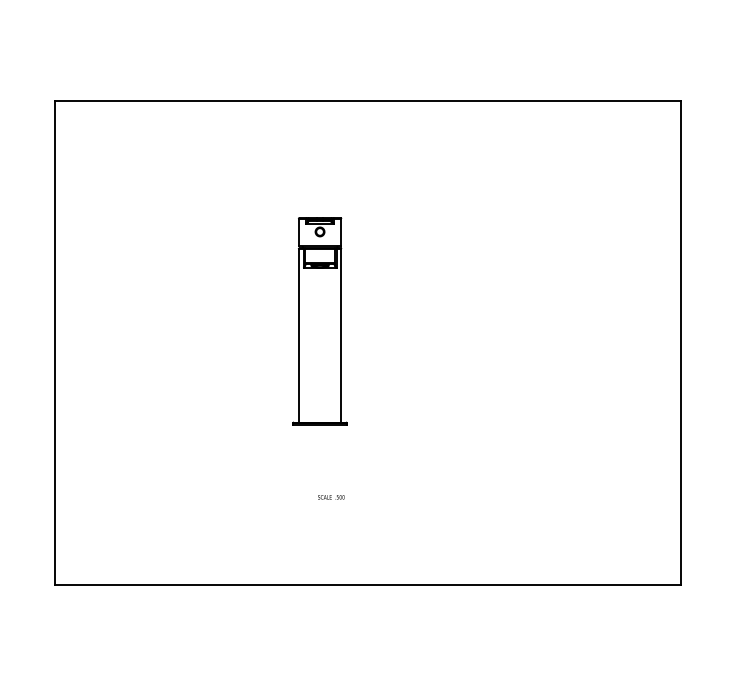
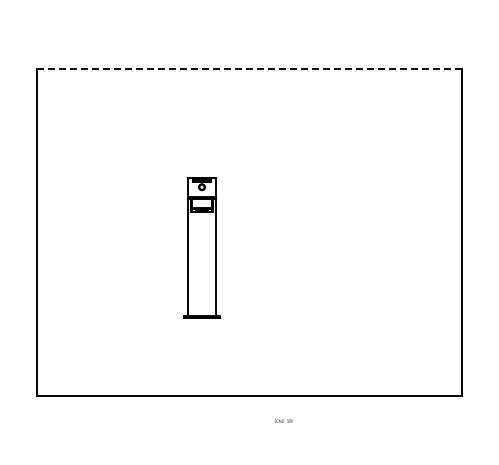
line: (368, 100) -> (249, 68), solid -> dashed
part: (319, 320) -> (201, 247), moved
text: (331, 496) -> (283, 420), moved

